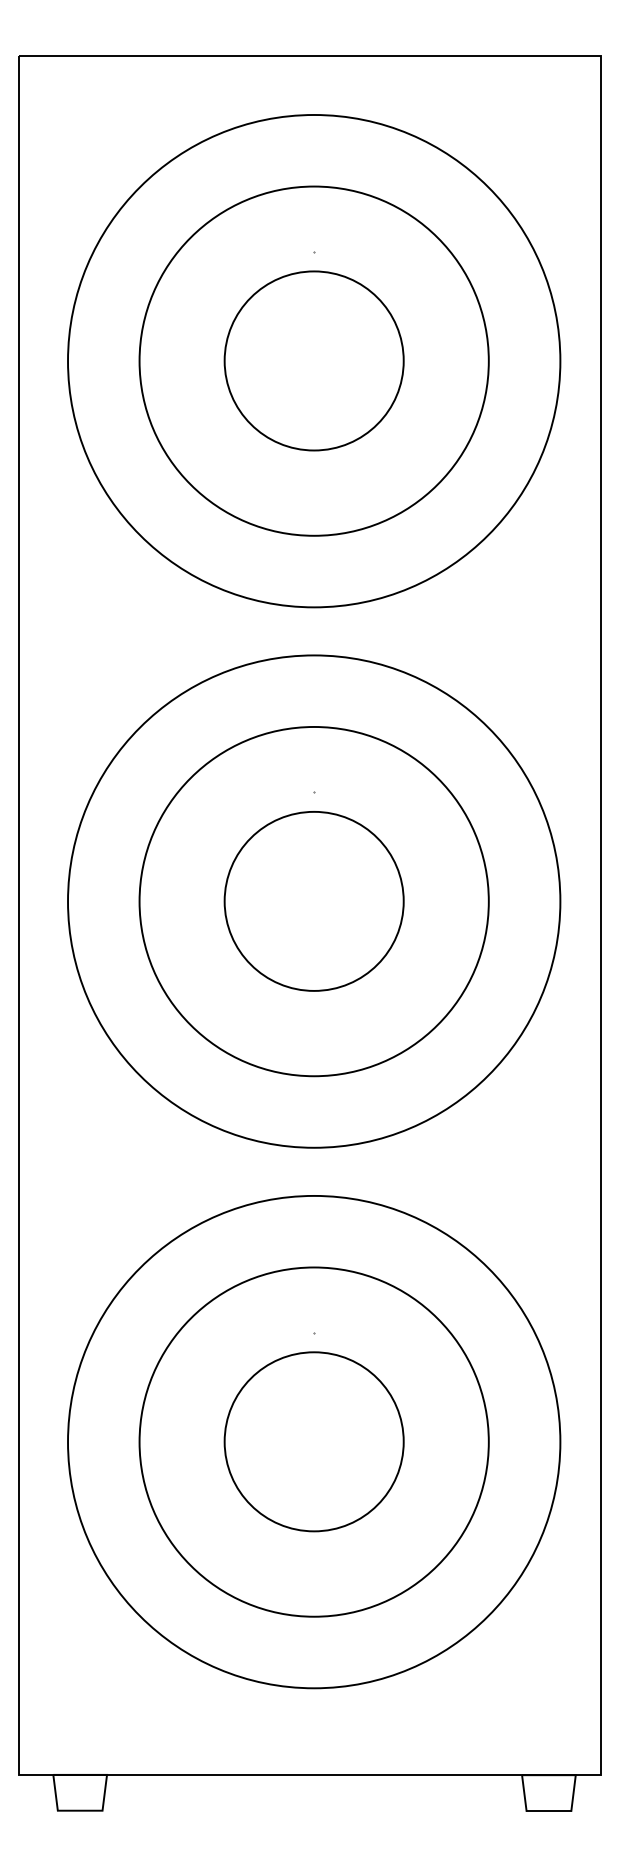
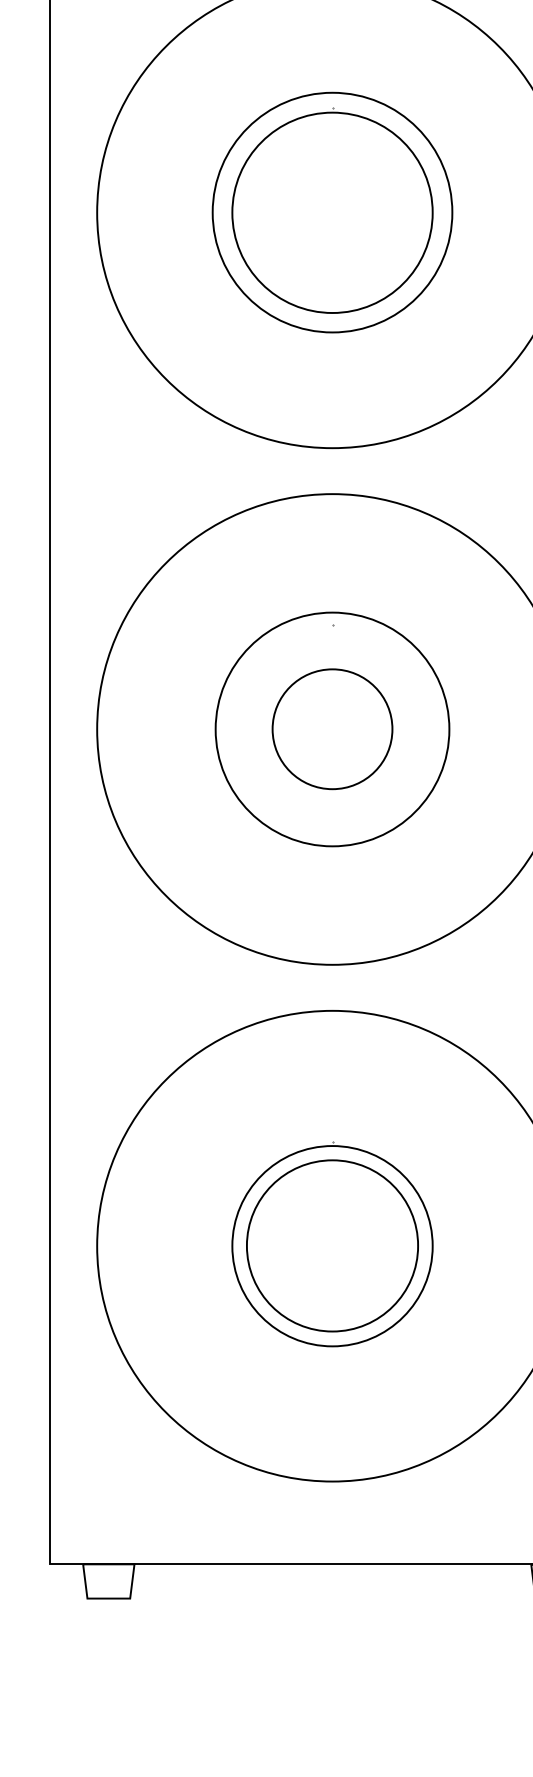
circle: (313, 360) -> (331, 212), size x0.6
circle: (313, 360) -> (331, 212), size x1.4
circle: (313, 900) -> (331, 728), size x0.7
circle: (313, 901) -> (331, 729), size x0.7
circle: (313, 1441) -> (331, 1245), size x0.6

